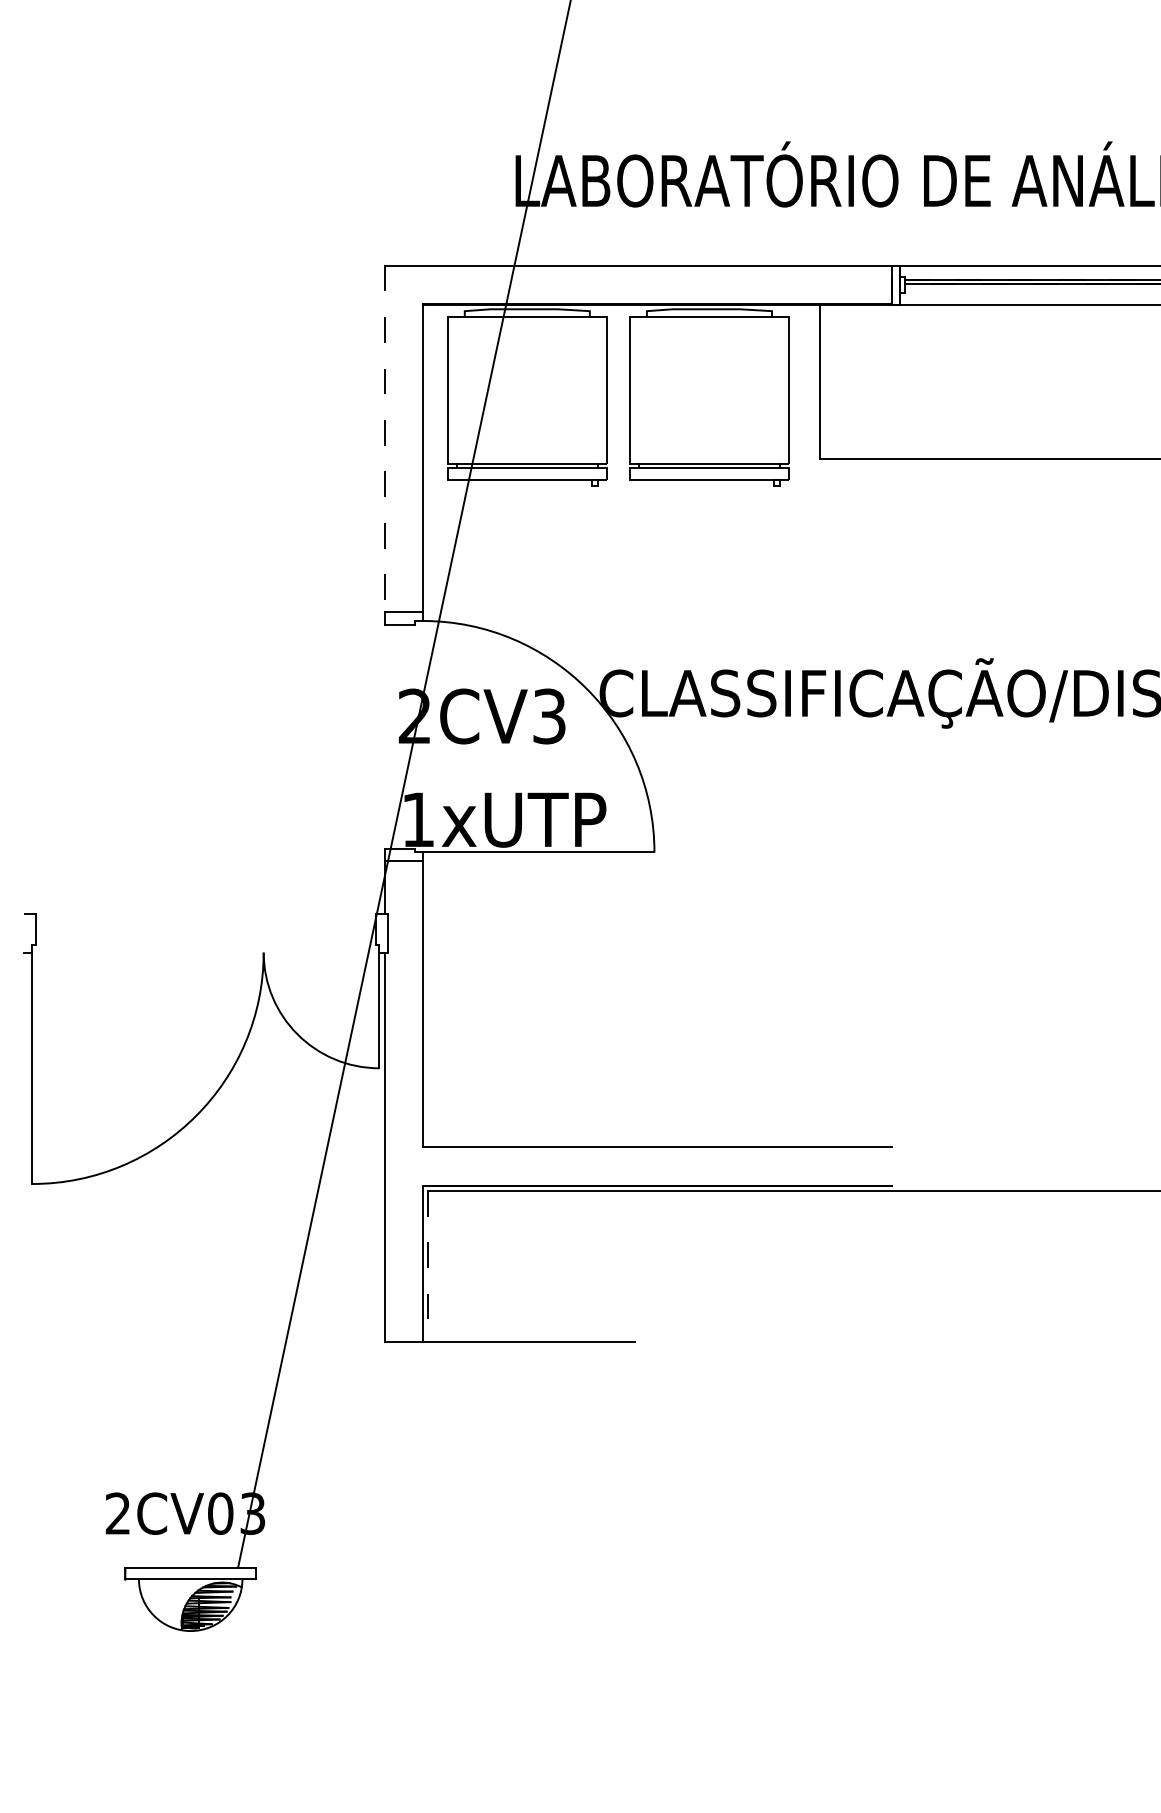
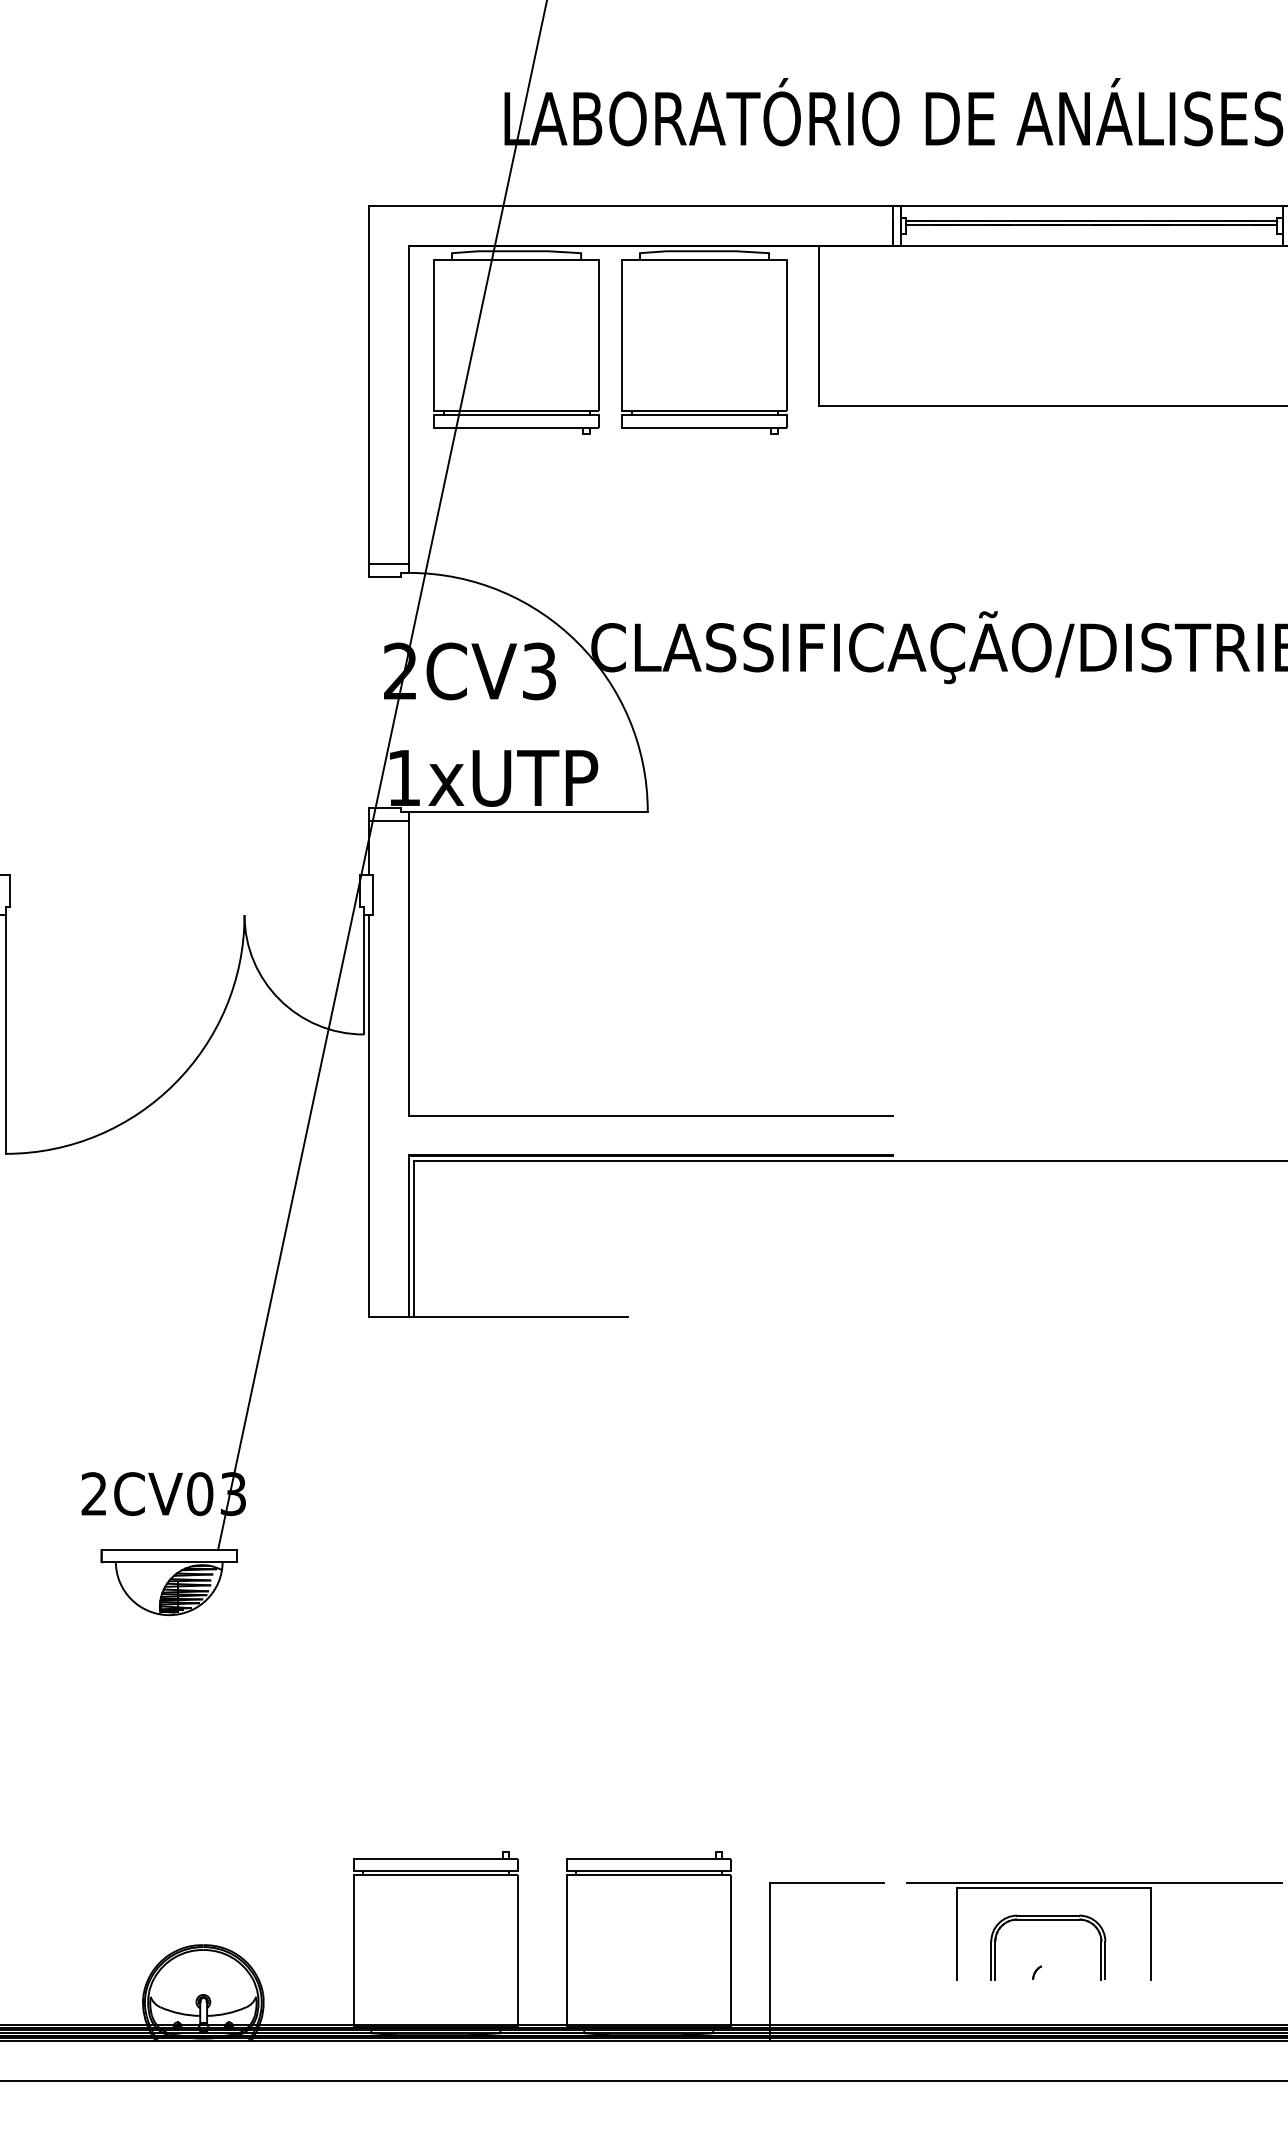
line: (384, 438) -> (369, 384), dashed -> solid
line: (428, 1266) -> (414, 1239), dashed -> solid

